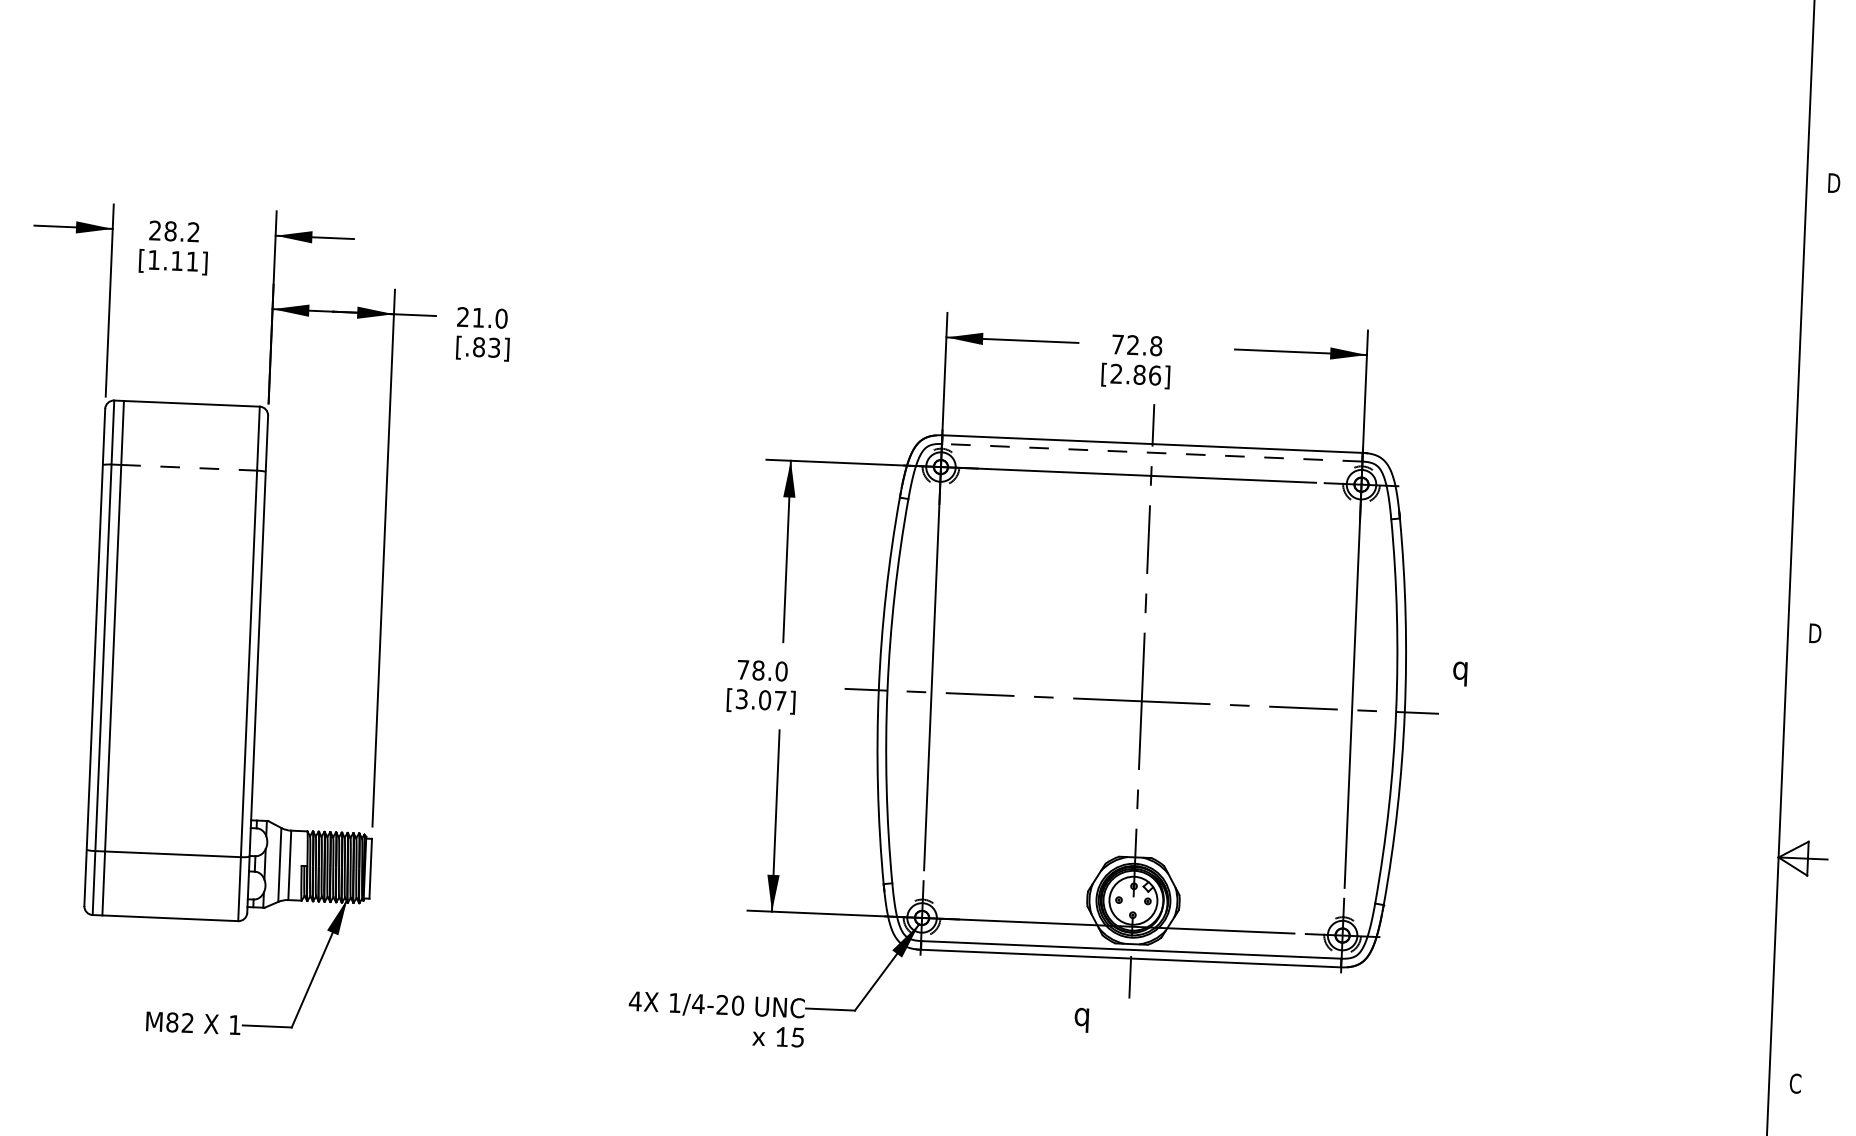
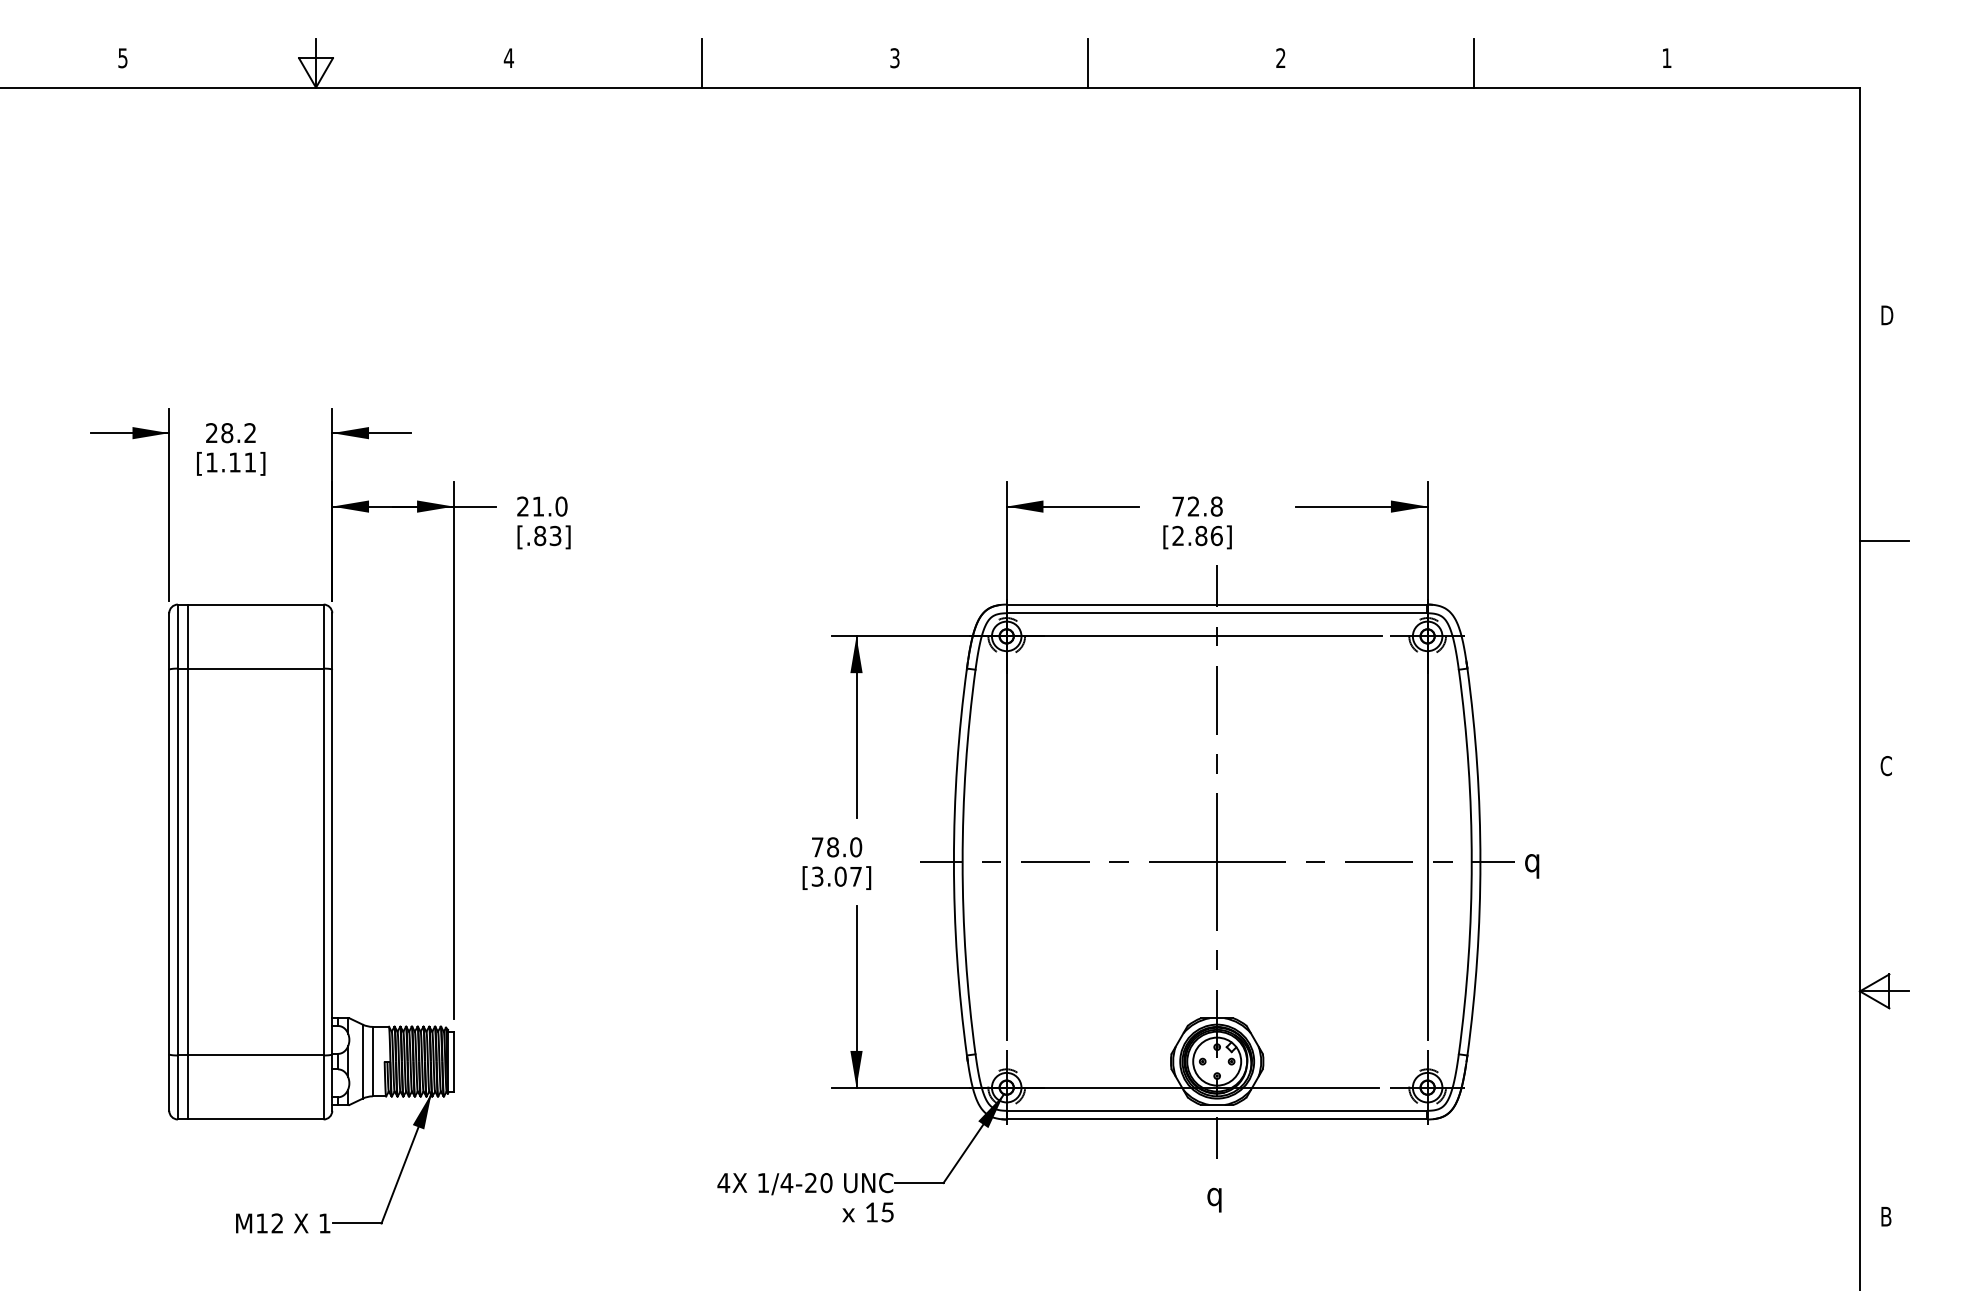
line: (1820, 407) -> (1883, 540), added
line: (1151, 452) -> (1216, 613), dashed -> solid
line: (189, 467) -> (255, 668), dashed -> solid
text: (1814, 633) -> (1886, 766), D -> C
text: (1460, 674) -> (1532, 866), moved
text: (1081, 1019) -> (1214, 1199), moved
text: (172, 1022) -> (262, 1223), M82 -> M12
text: (1794, 1083) -> (1885, 1216), C -> B

